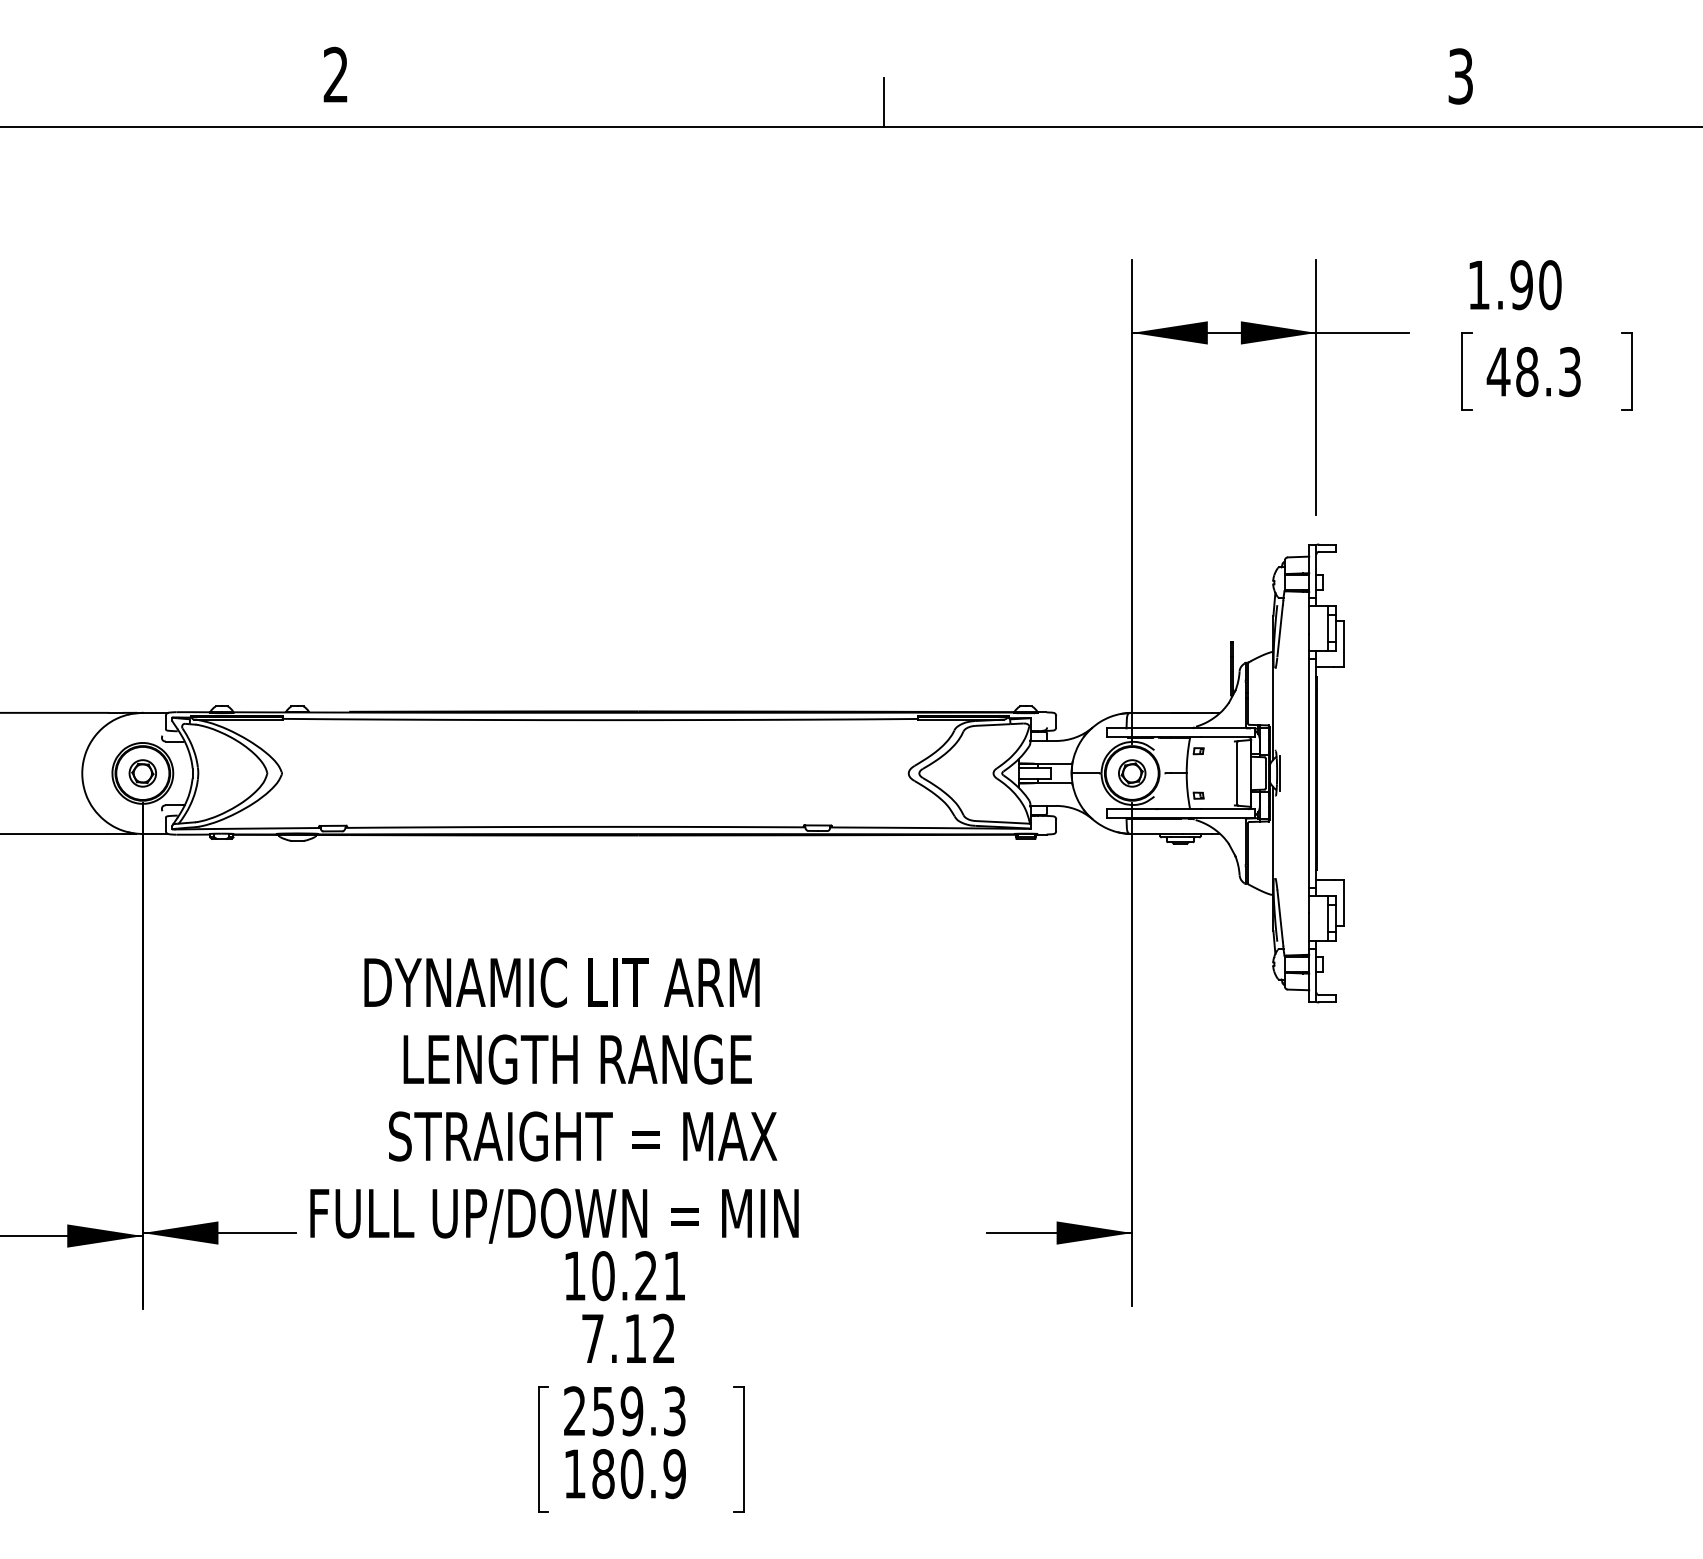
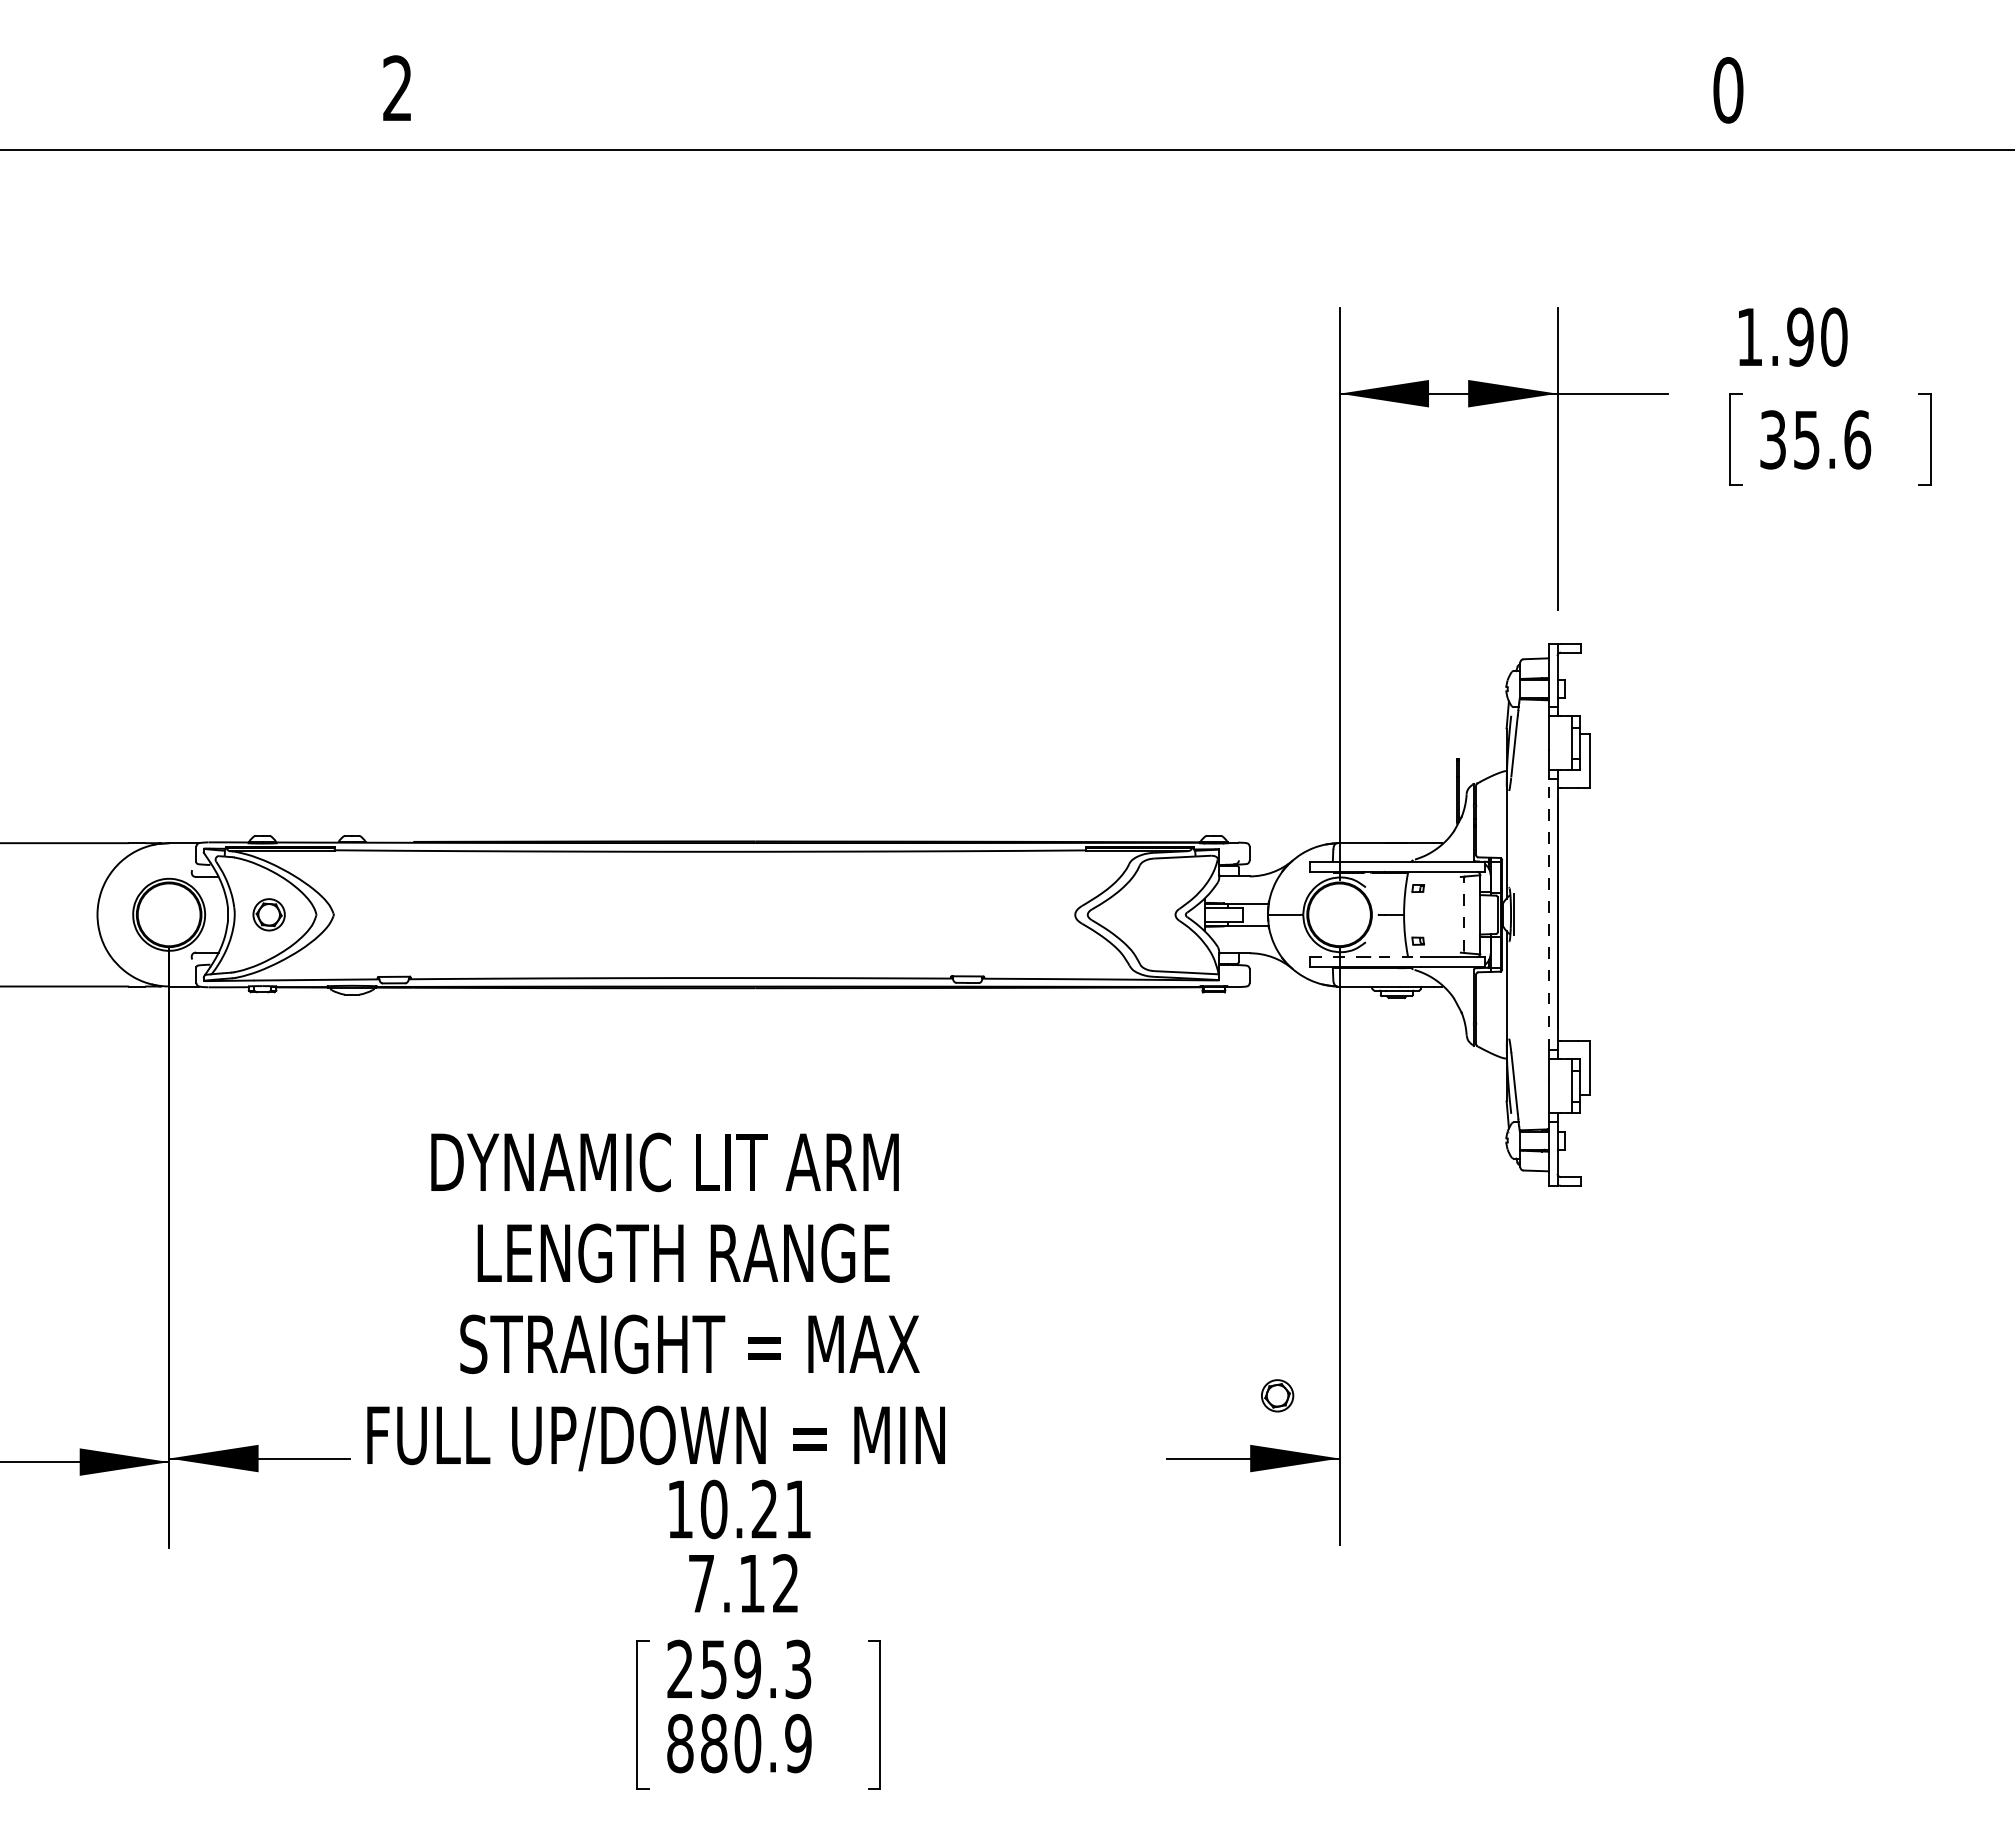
text: (1460, 76) -> (1728, 90), 3 -> 0
line: (883, 101) -> (1045, 120), removed
text: (1534, 371) -> (1815, 439), 48.3 -> 35.6
part: (142, 773) -> (268, 914), moved
part: (1132, 773) -> (1277, 1395), moved
line: (1236, 773) -> (1463, 914), solid -> dashed
line: (1308, 773) -> (1548, 914), solid -> dashed
line: (1154, 809) -> (1366, 957), solid -> dashed
text: (575, 1473) -> (680, 1743), 180.9 -> 880.9

